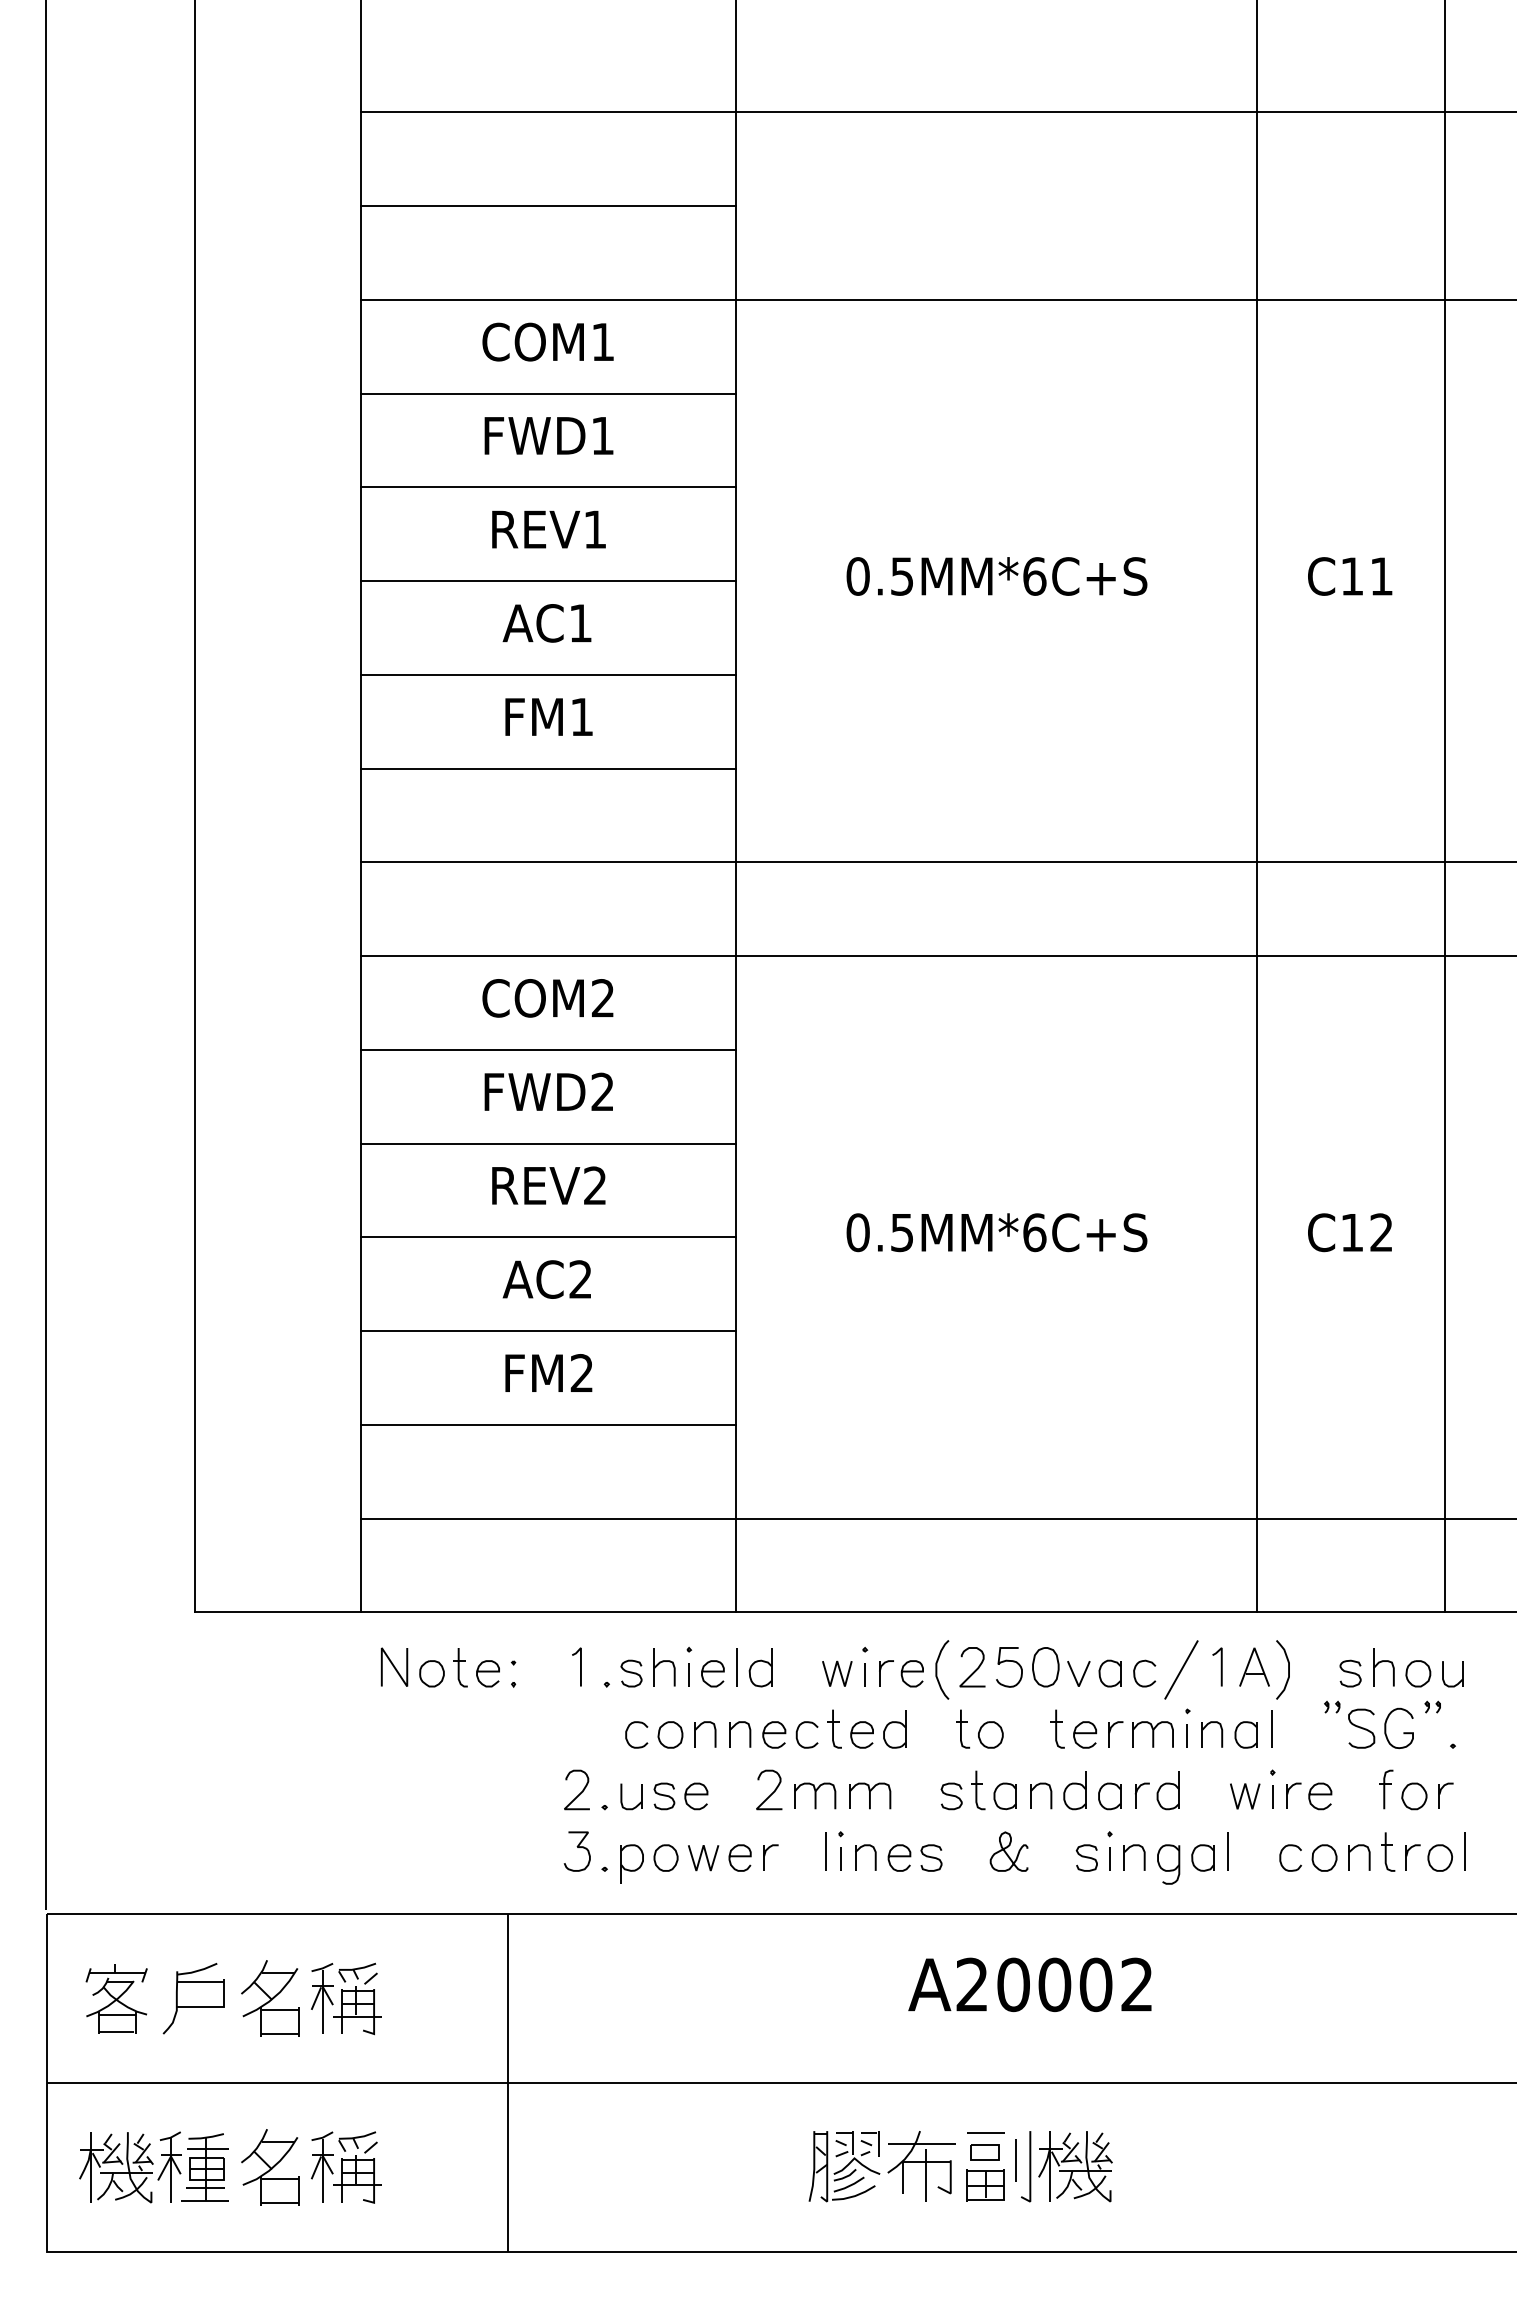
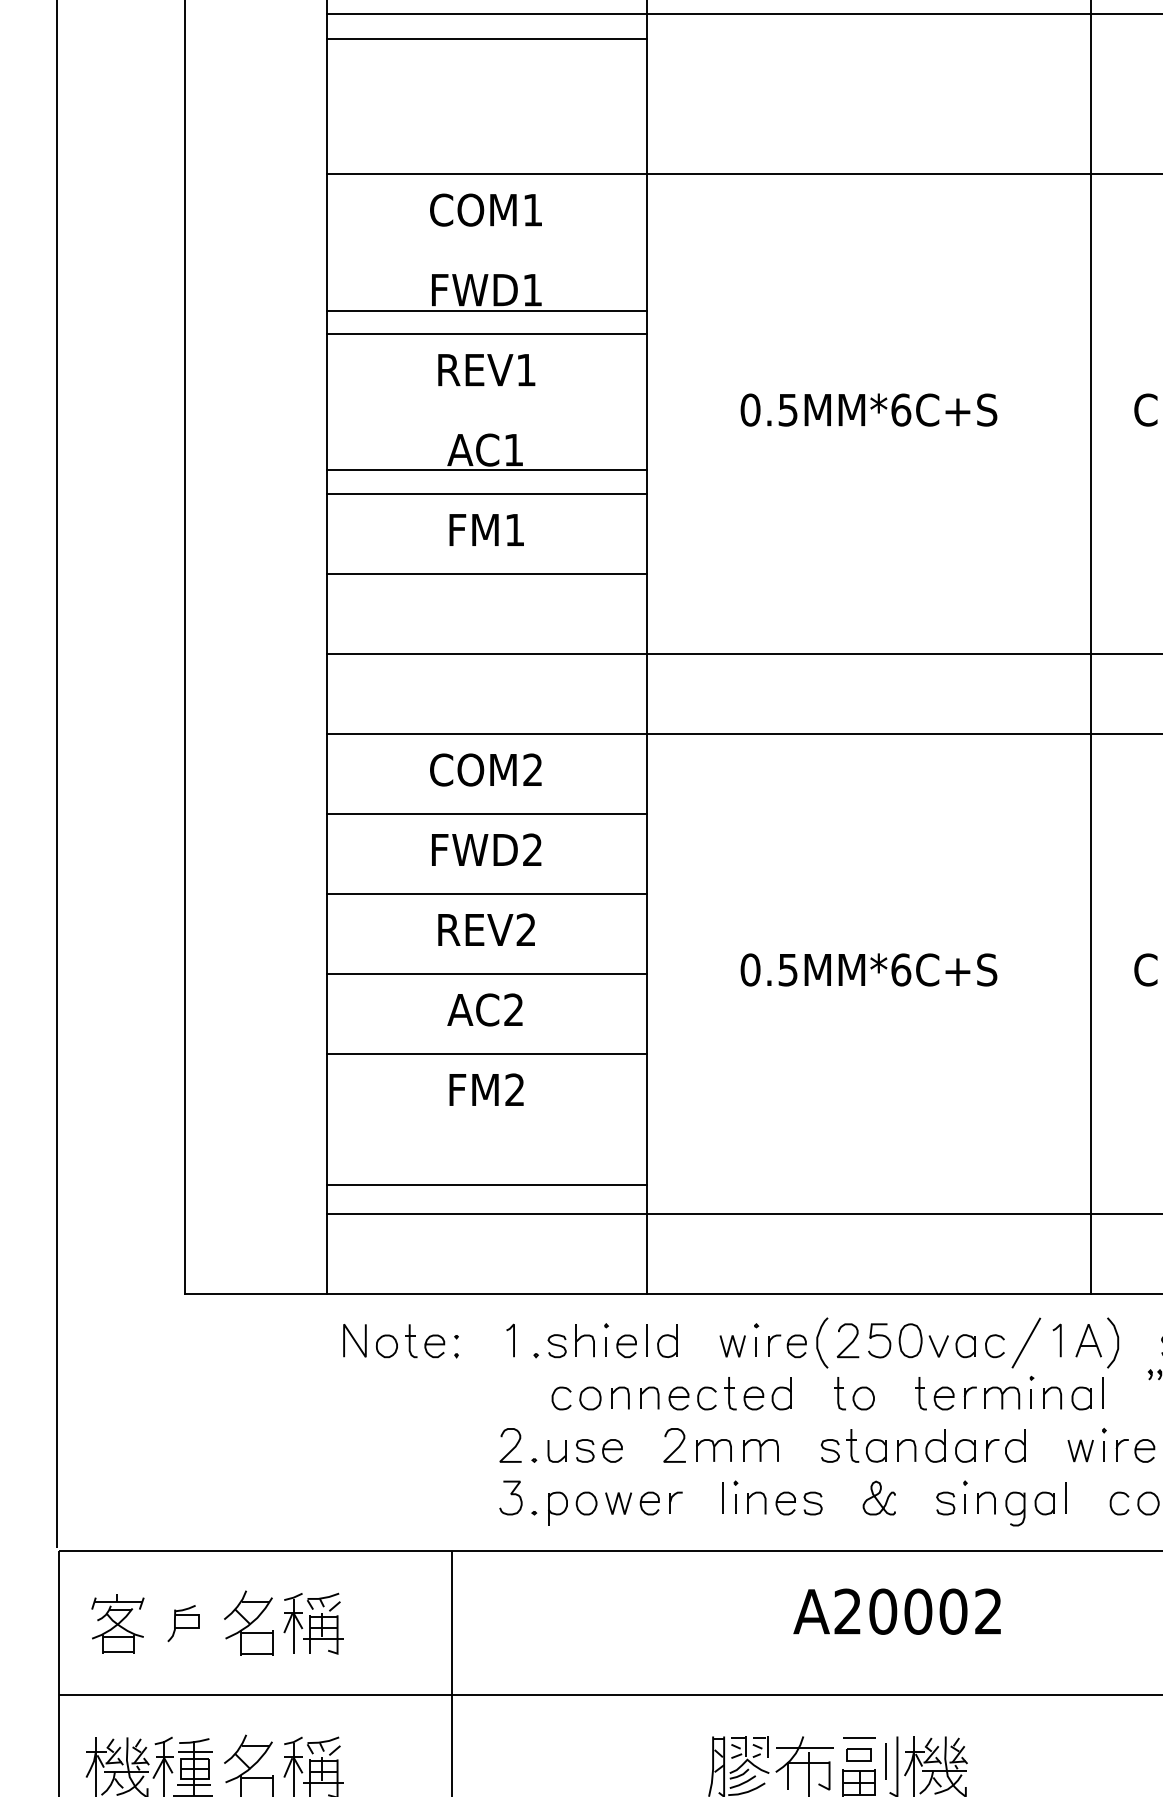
line: (548, 206) -> (486, 38), moved
line: (548, 393) -> (486, 311), moved
line: (548, 581) -> (486, 469), moved
line: (548, 1424) -> (486, 1184), moved
part: (193, 1998) -> (183, 1623), size x0.6

